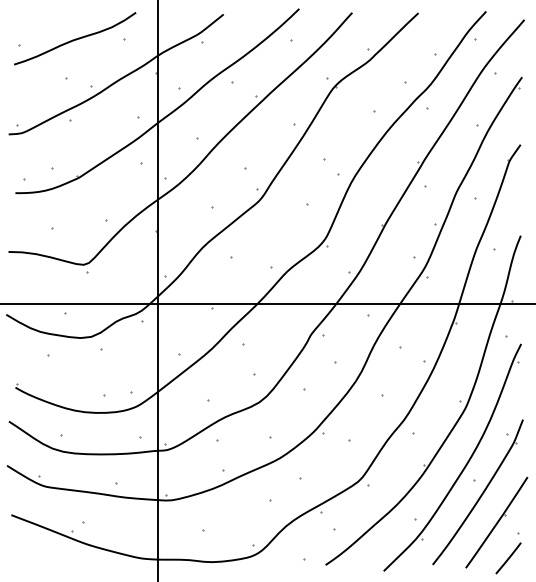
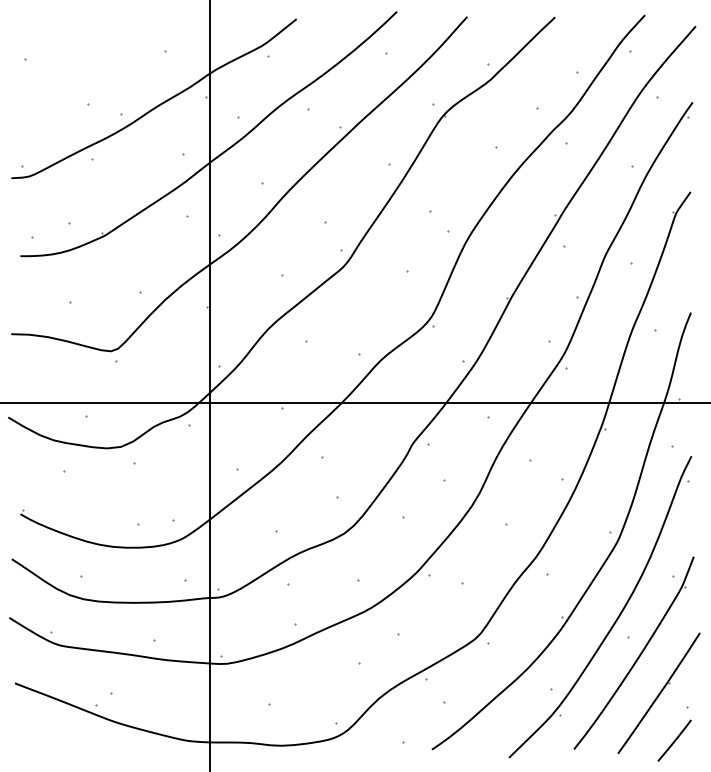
curve: (75, 38) -> (100, 50), removed

